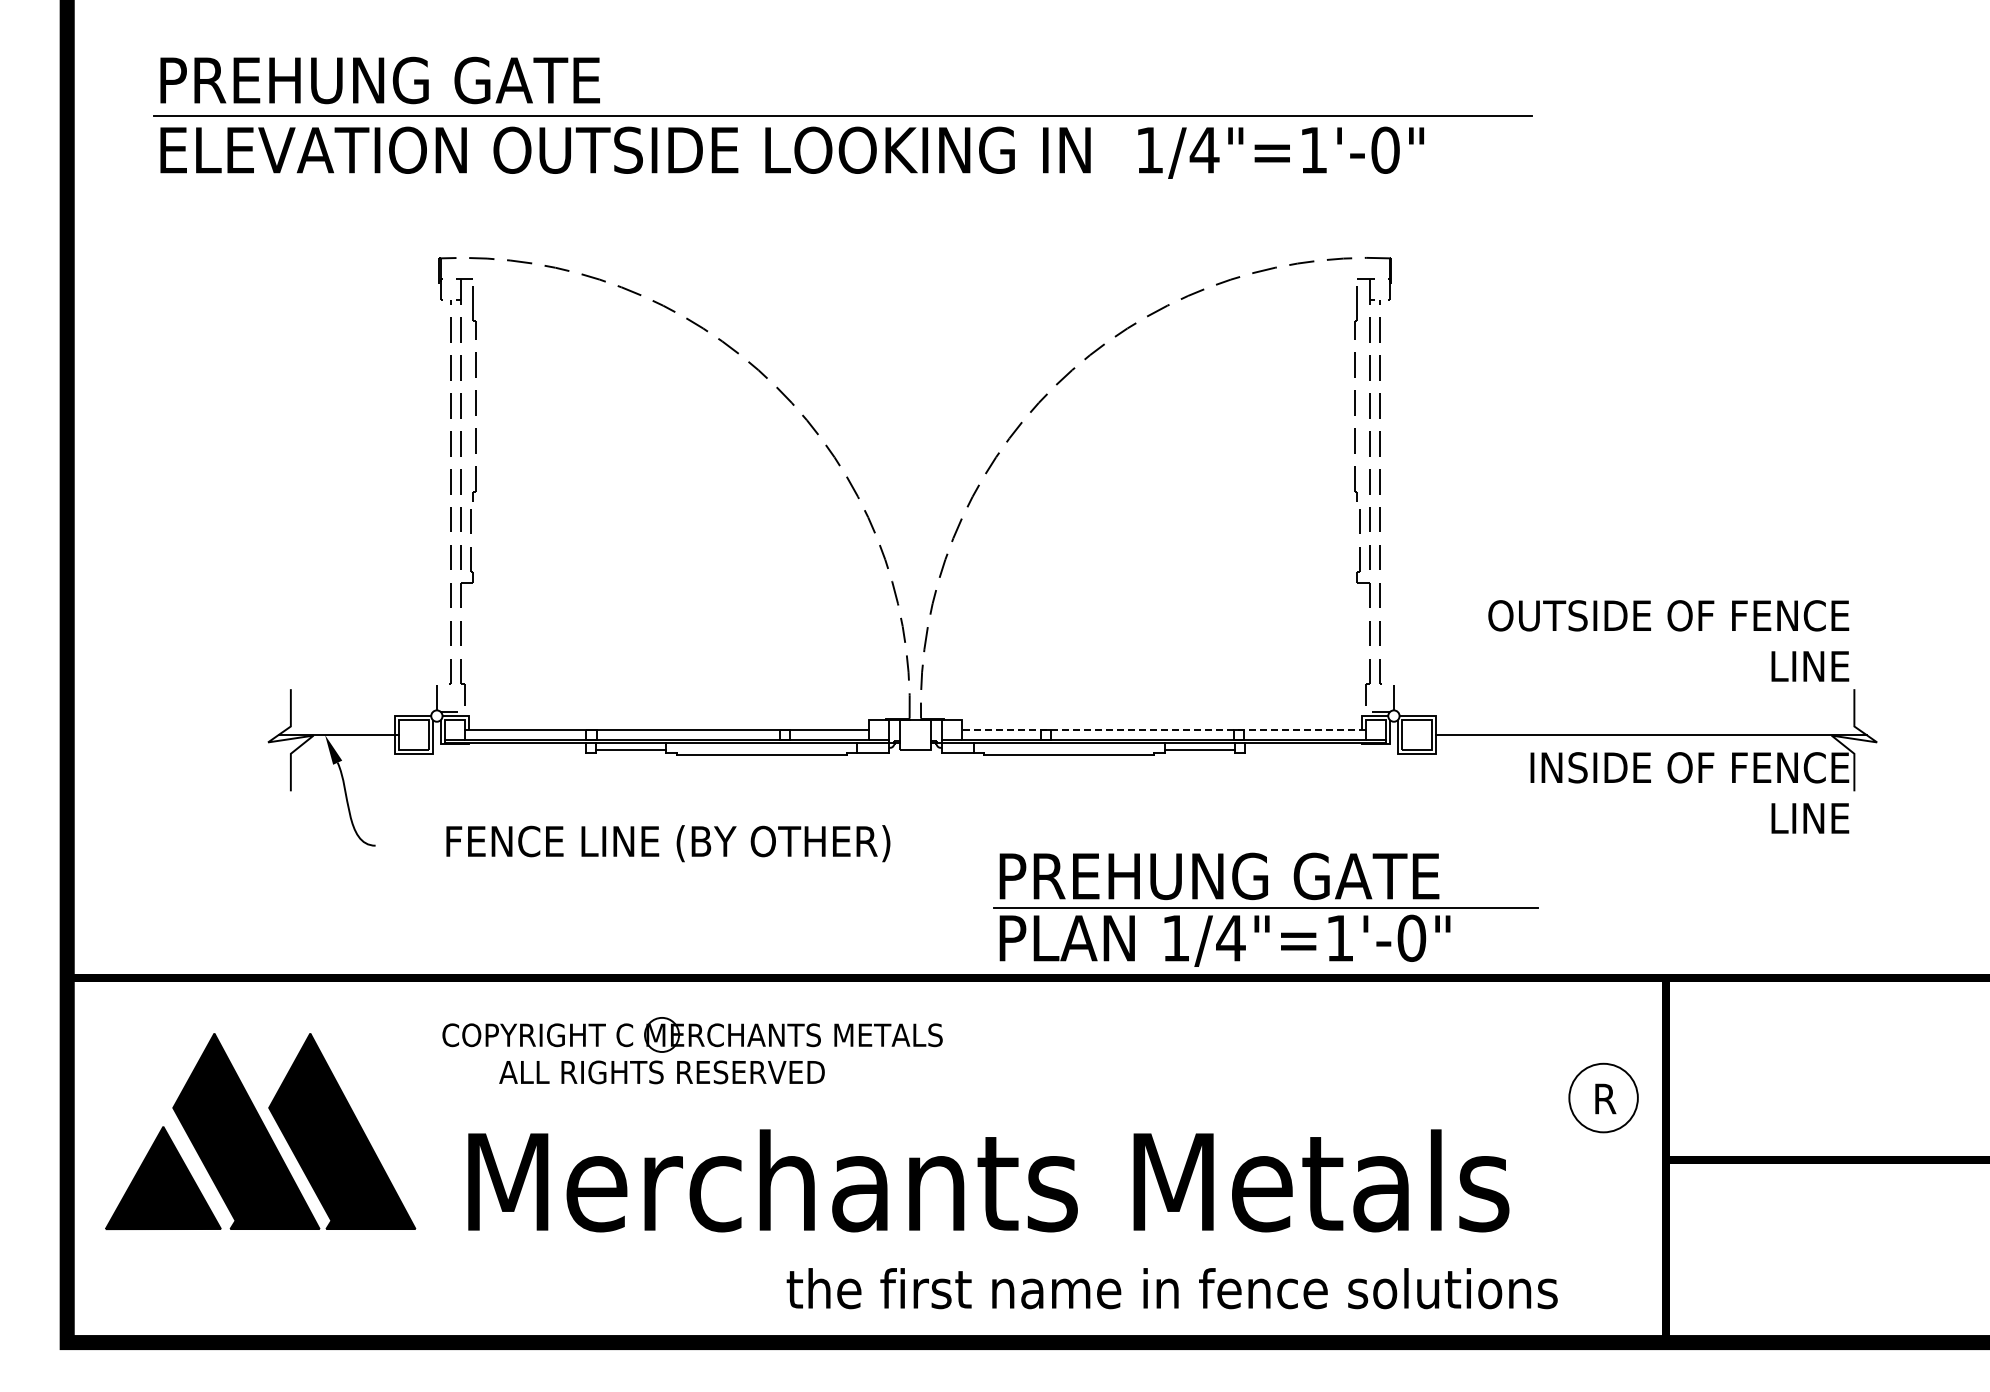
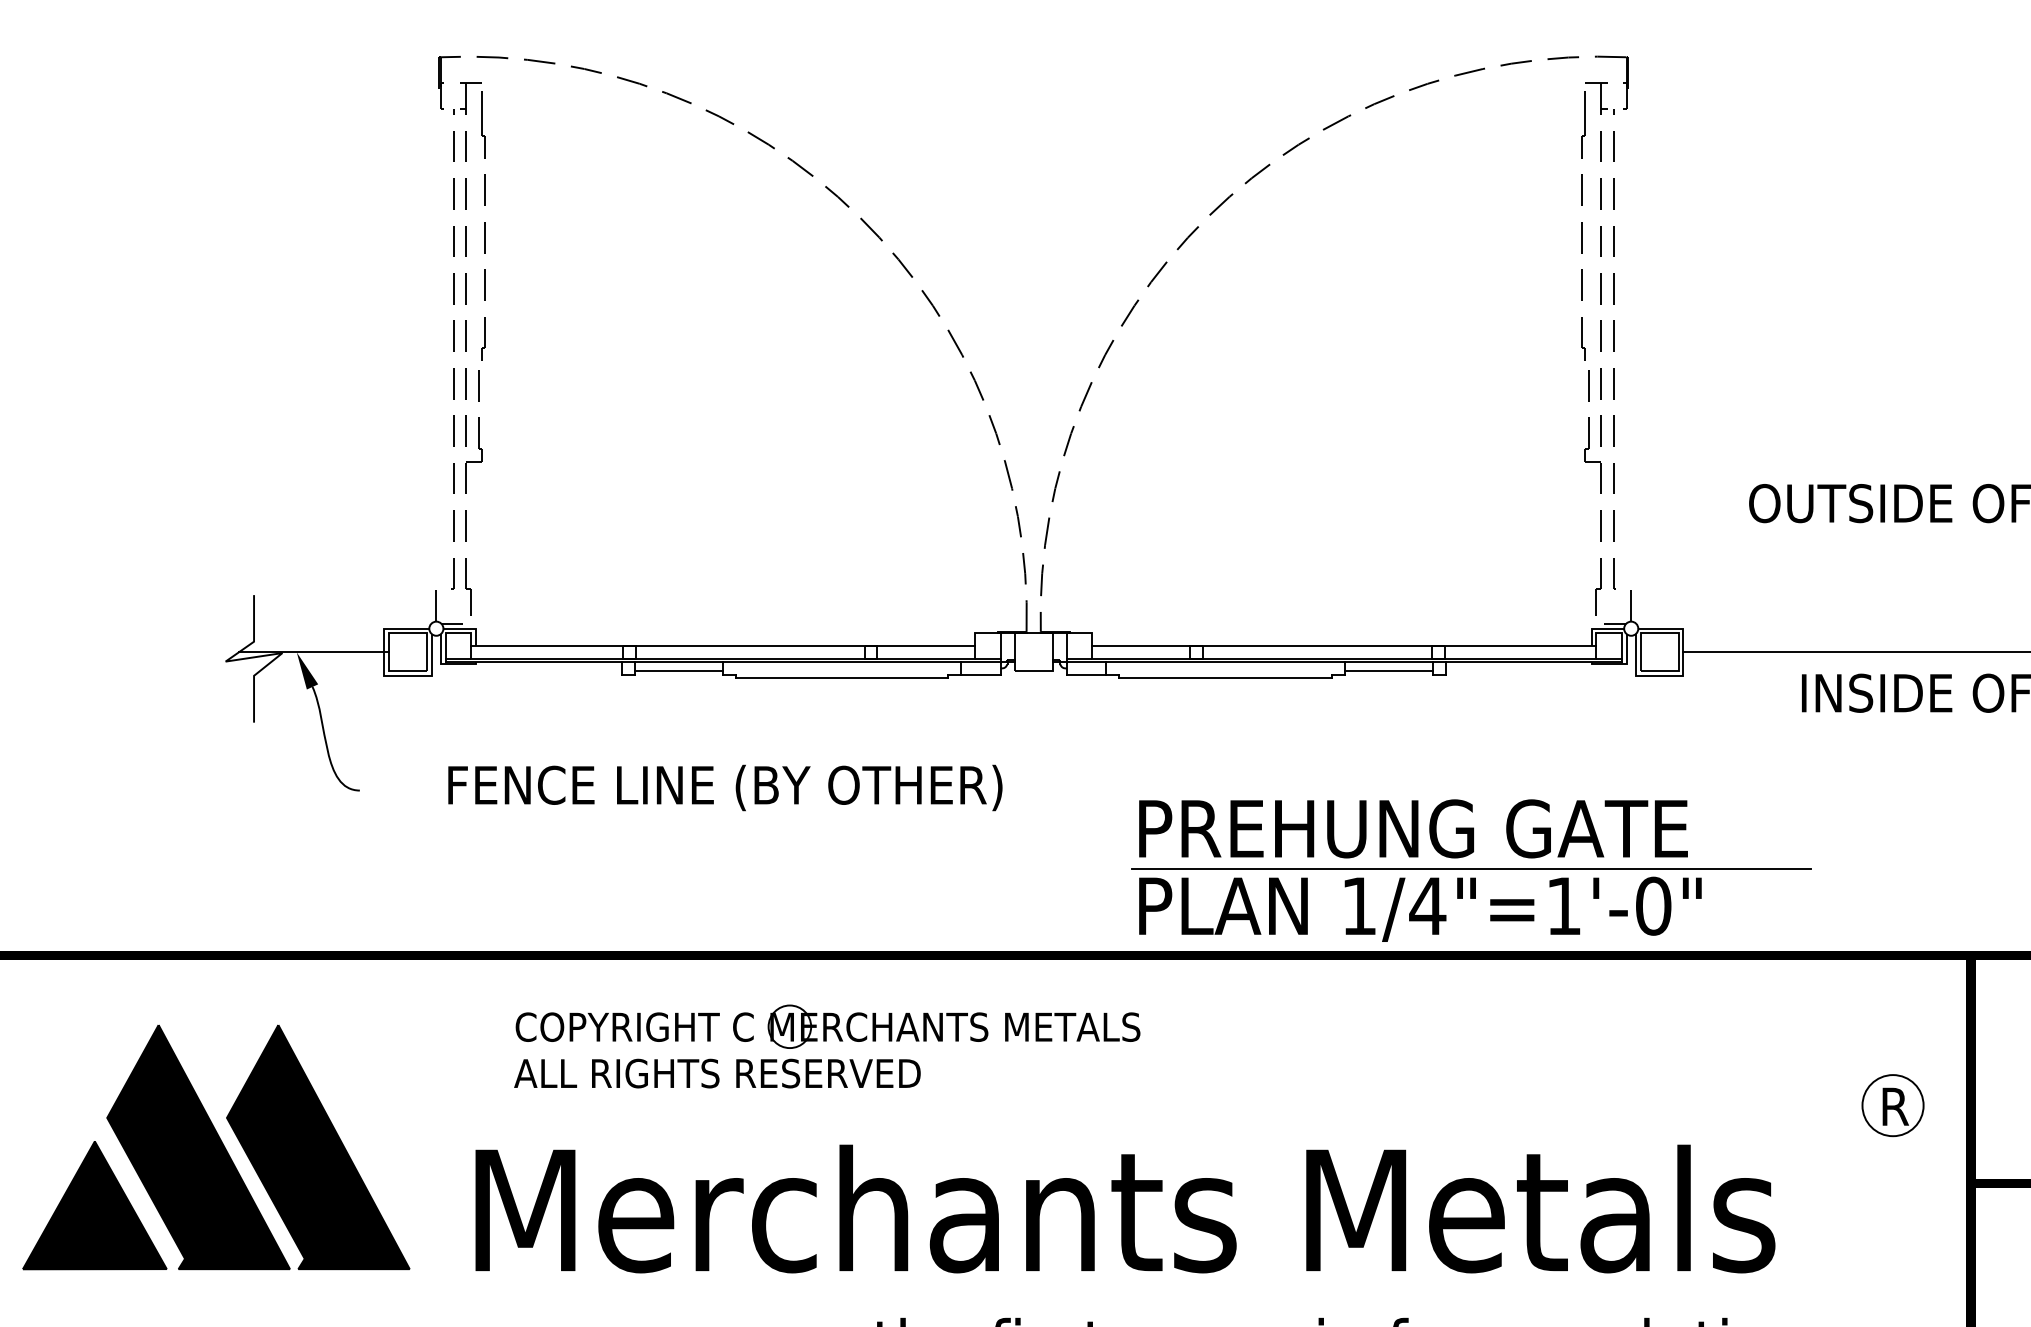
line: (1164, 730) -> (1344, 646), dashed -> solid
part: (692, 1034) -> (827, 1026), moved
circle: (1603, 1097) -> (1892, 1104), size x0.71

